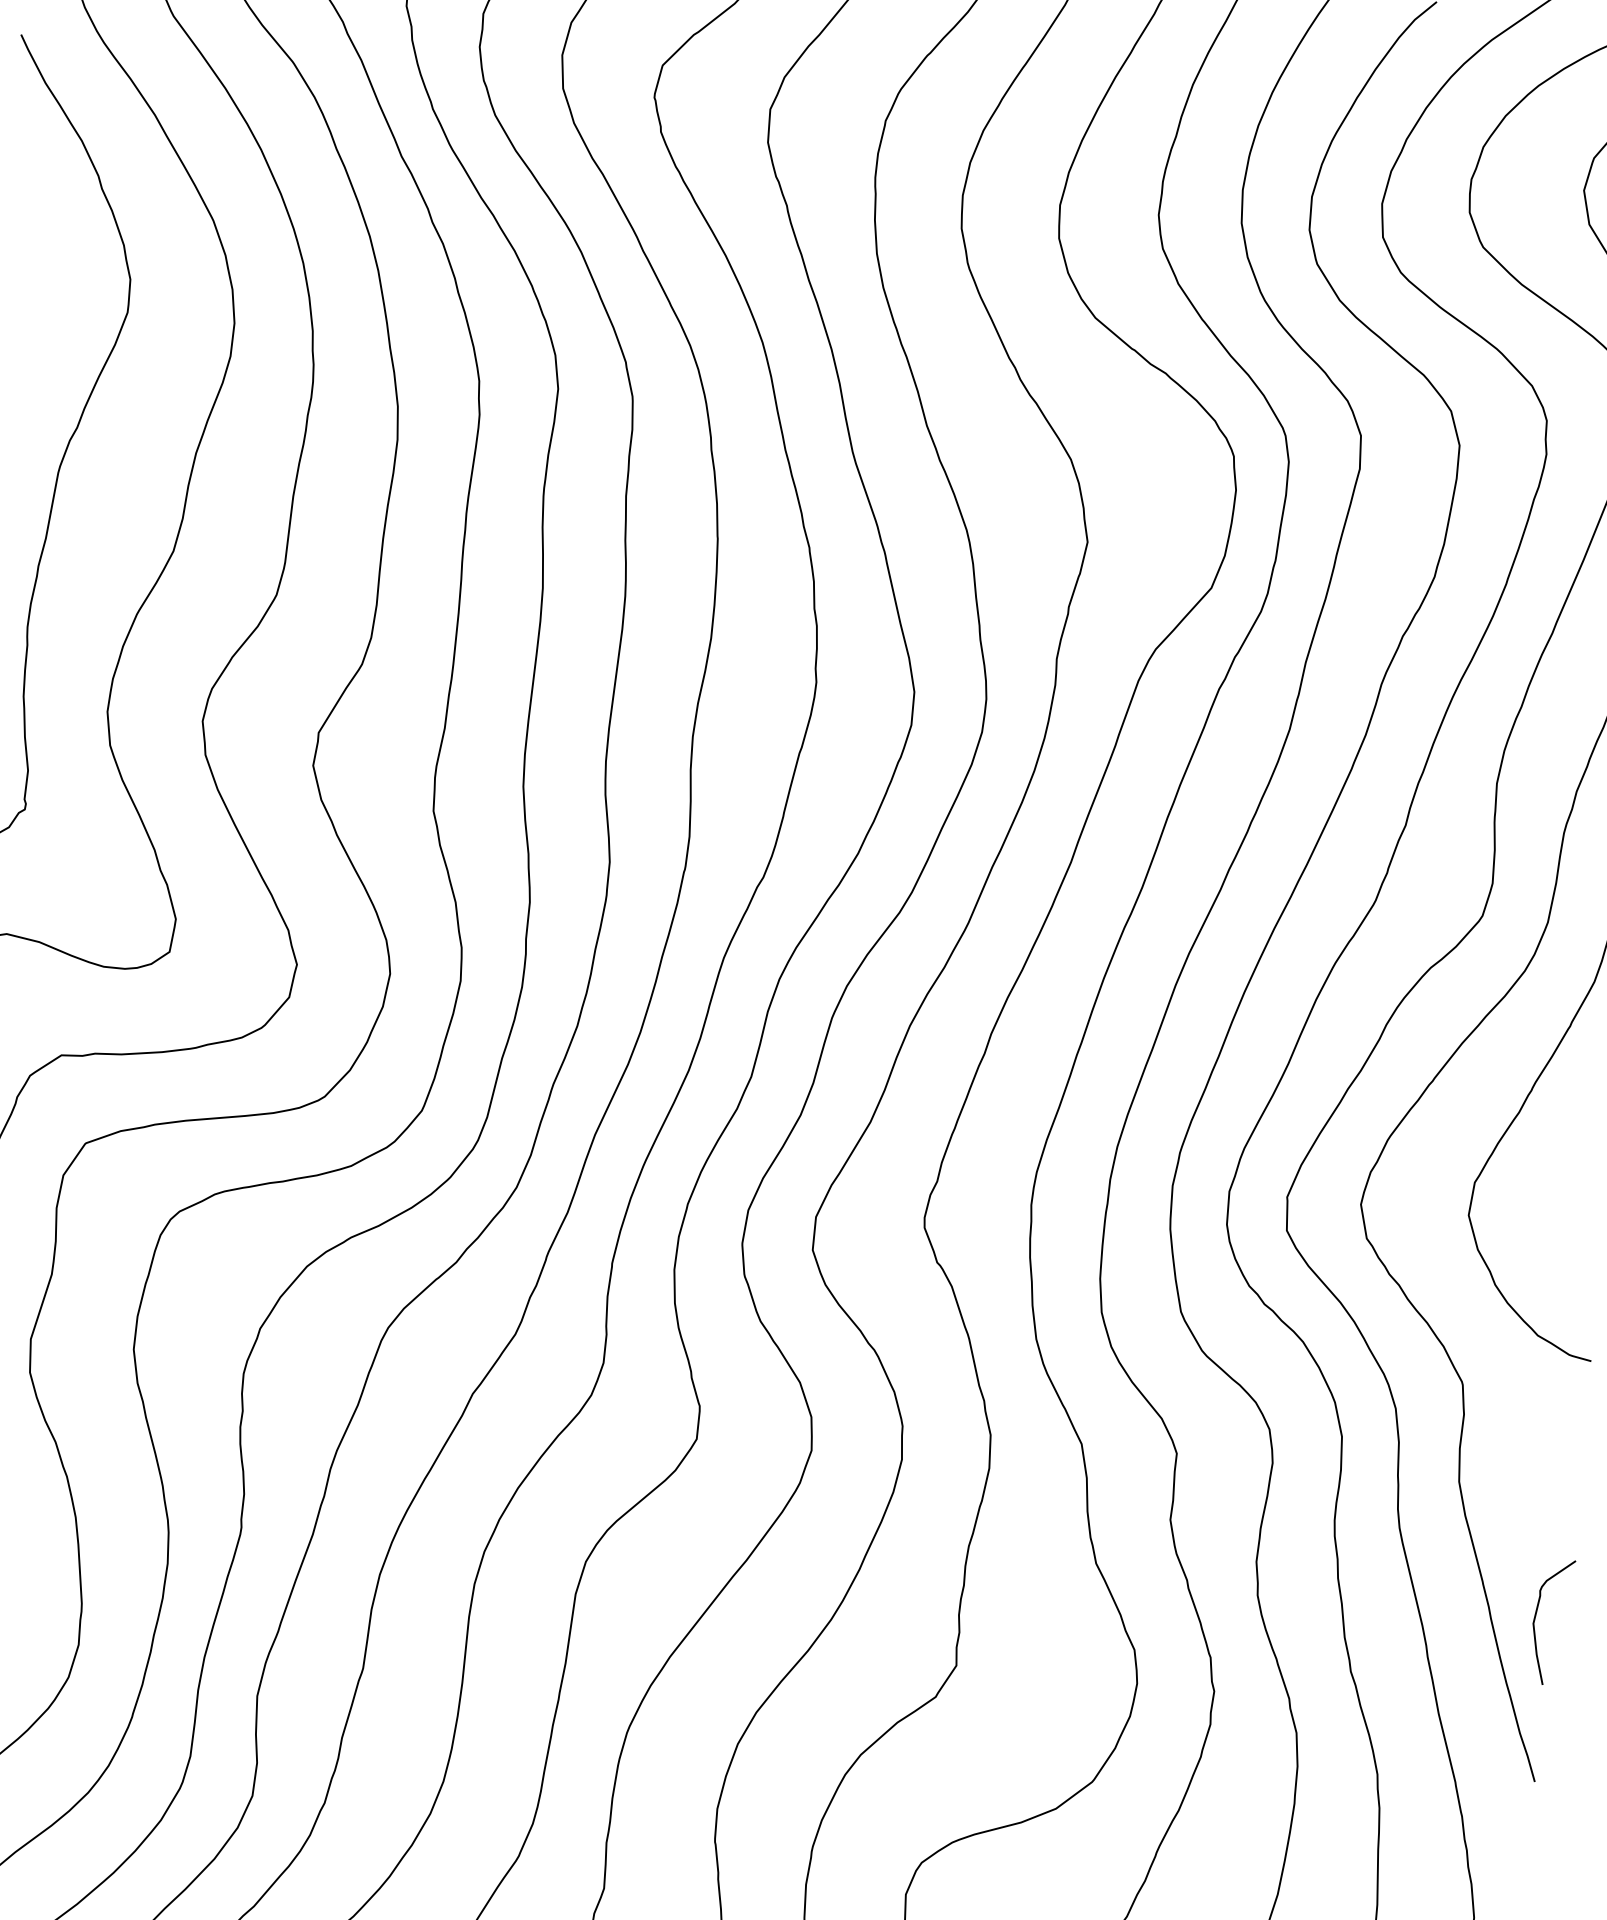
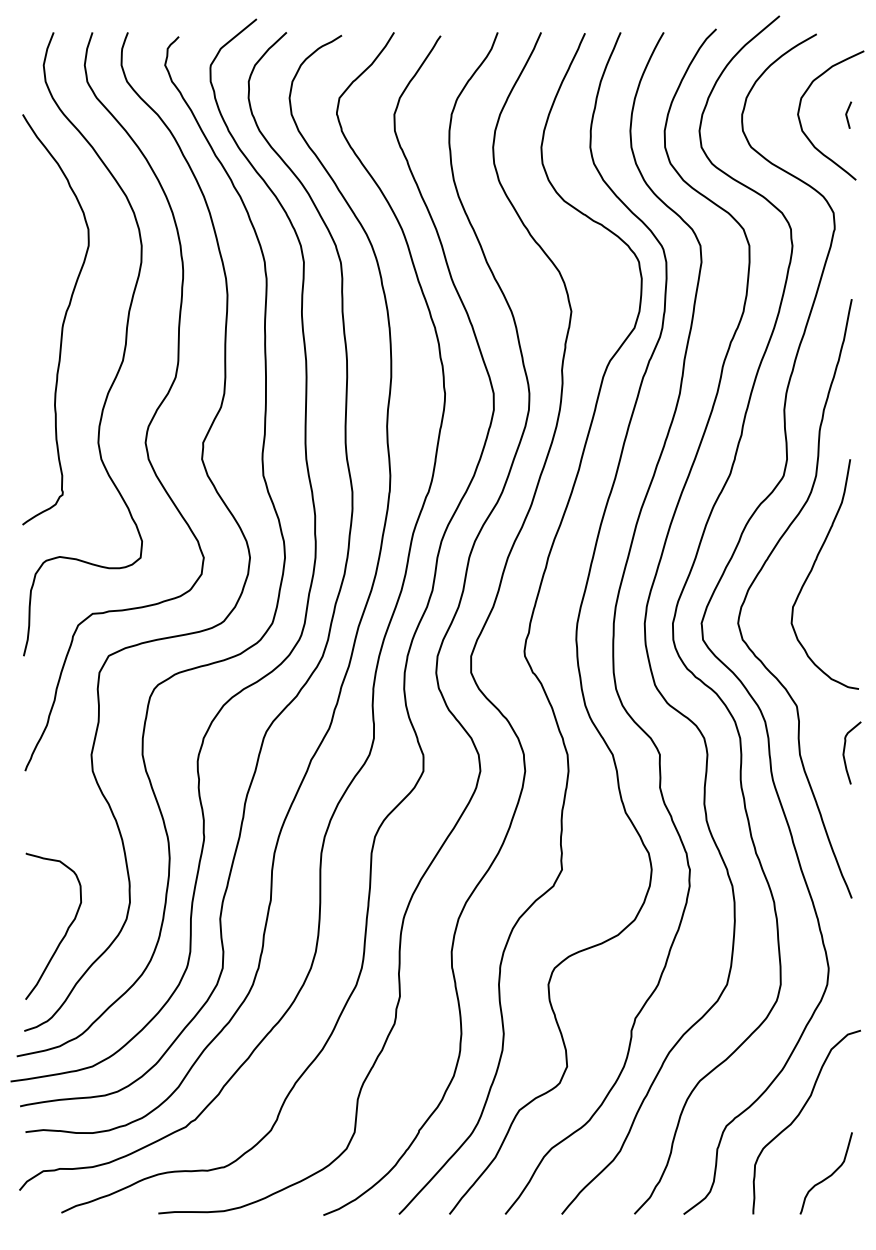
curve: (1538, 1613) -> (845, 749), moved

